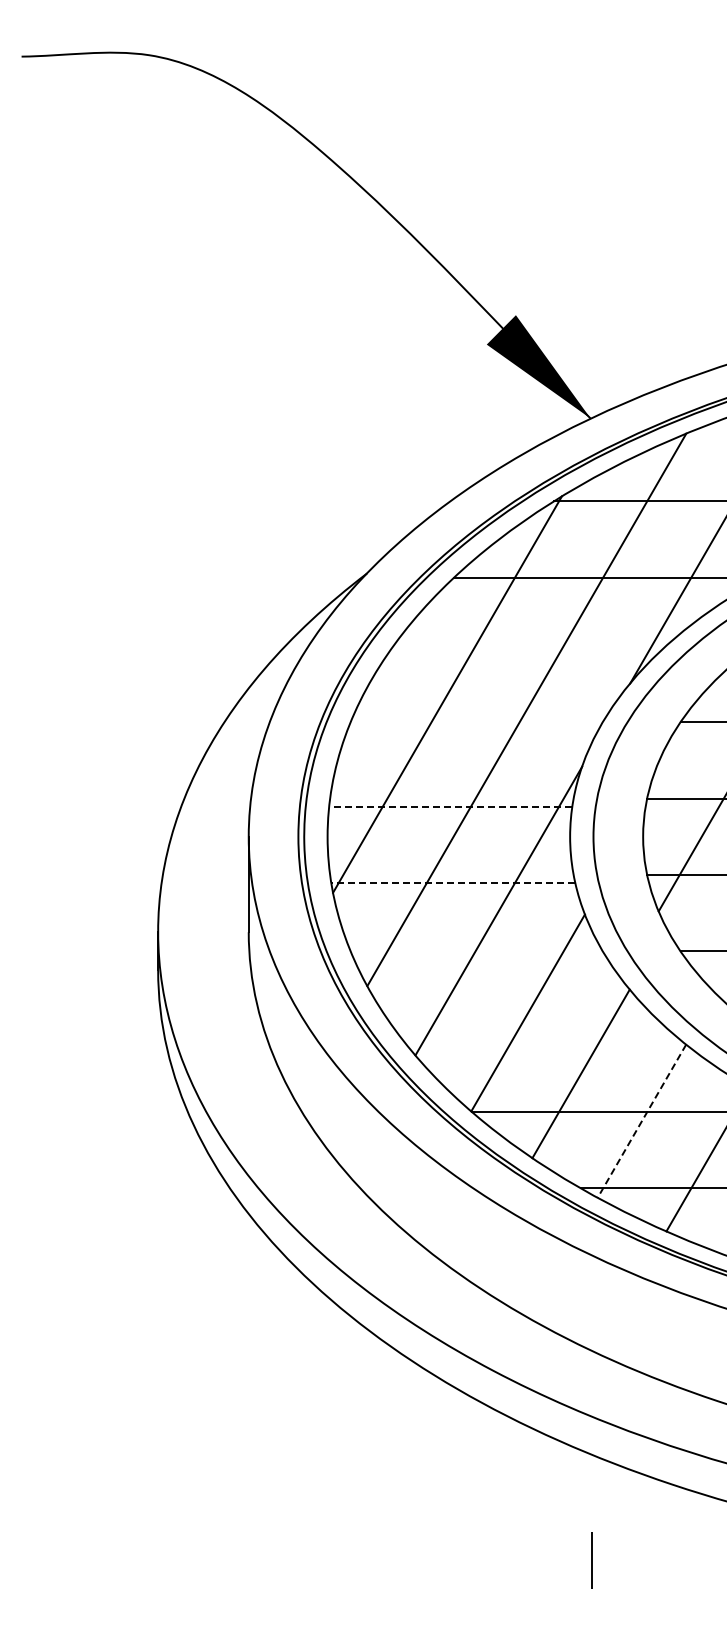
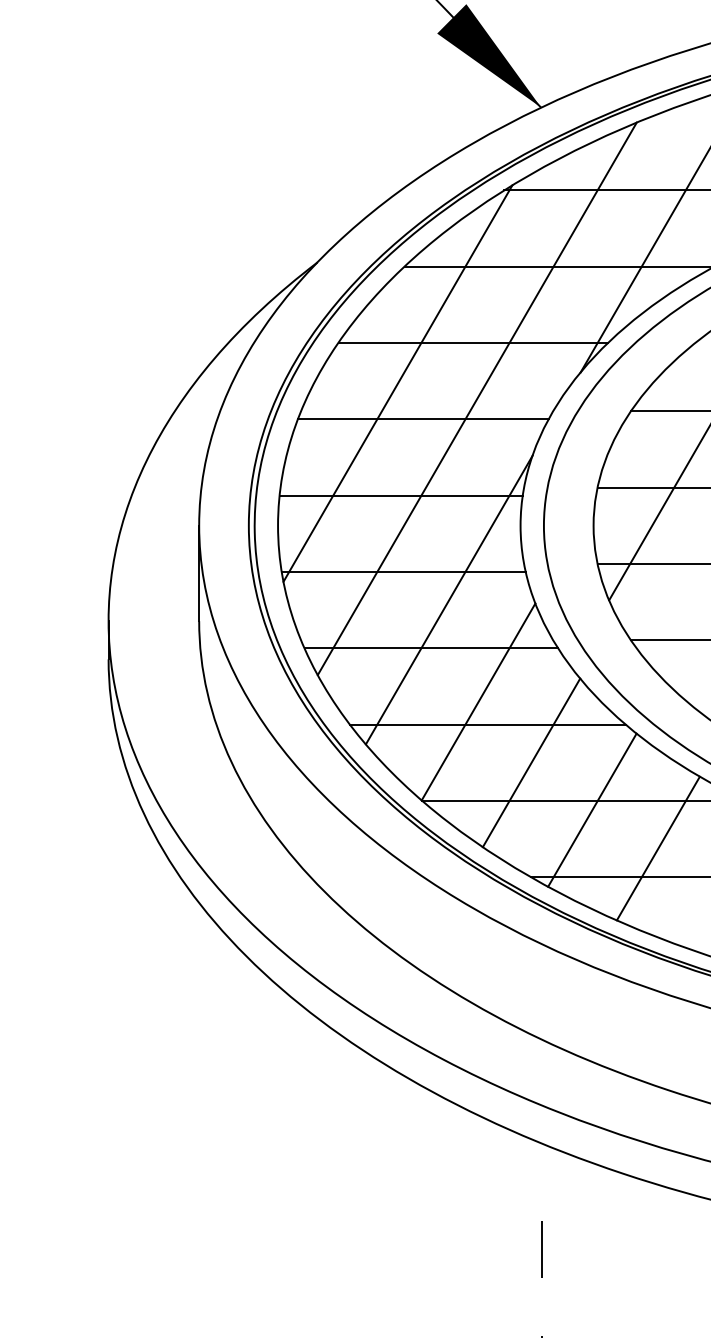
line: (522, 653) -> (472, 342), added
line: (472, 730) -> (422, 419), added
line: (450, 806) -> (400, 495), dashed -> solid
line: (453, 882) -> (403, 571), dashed -> solid
line: (480, 959) -> (430, 648), added
line: (537, 1035) -> (487, 724), added
line: (641, 1121) -> (591, 810), dashed -> solid

